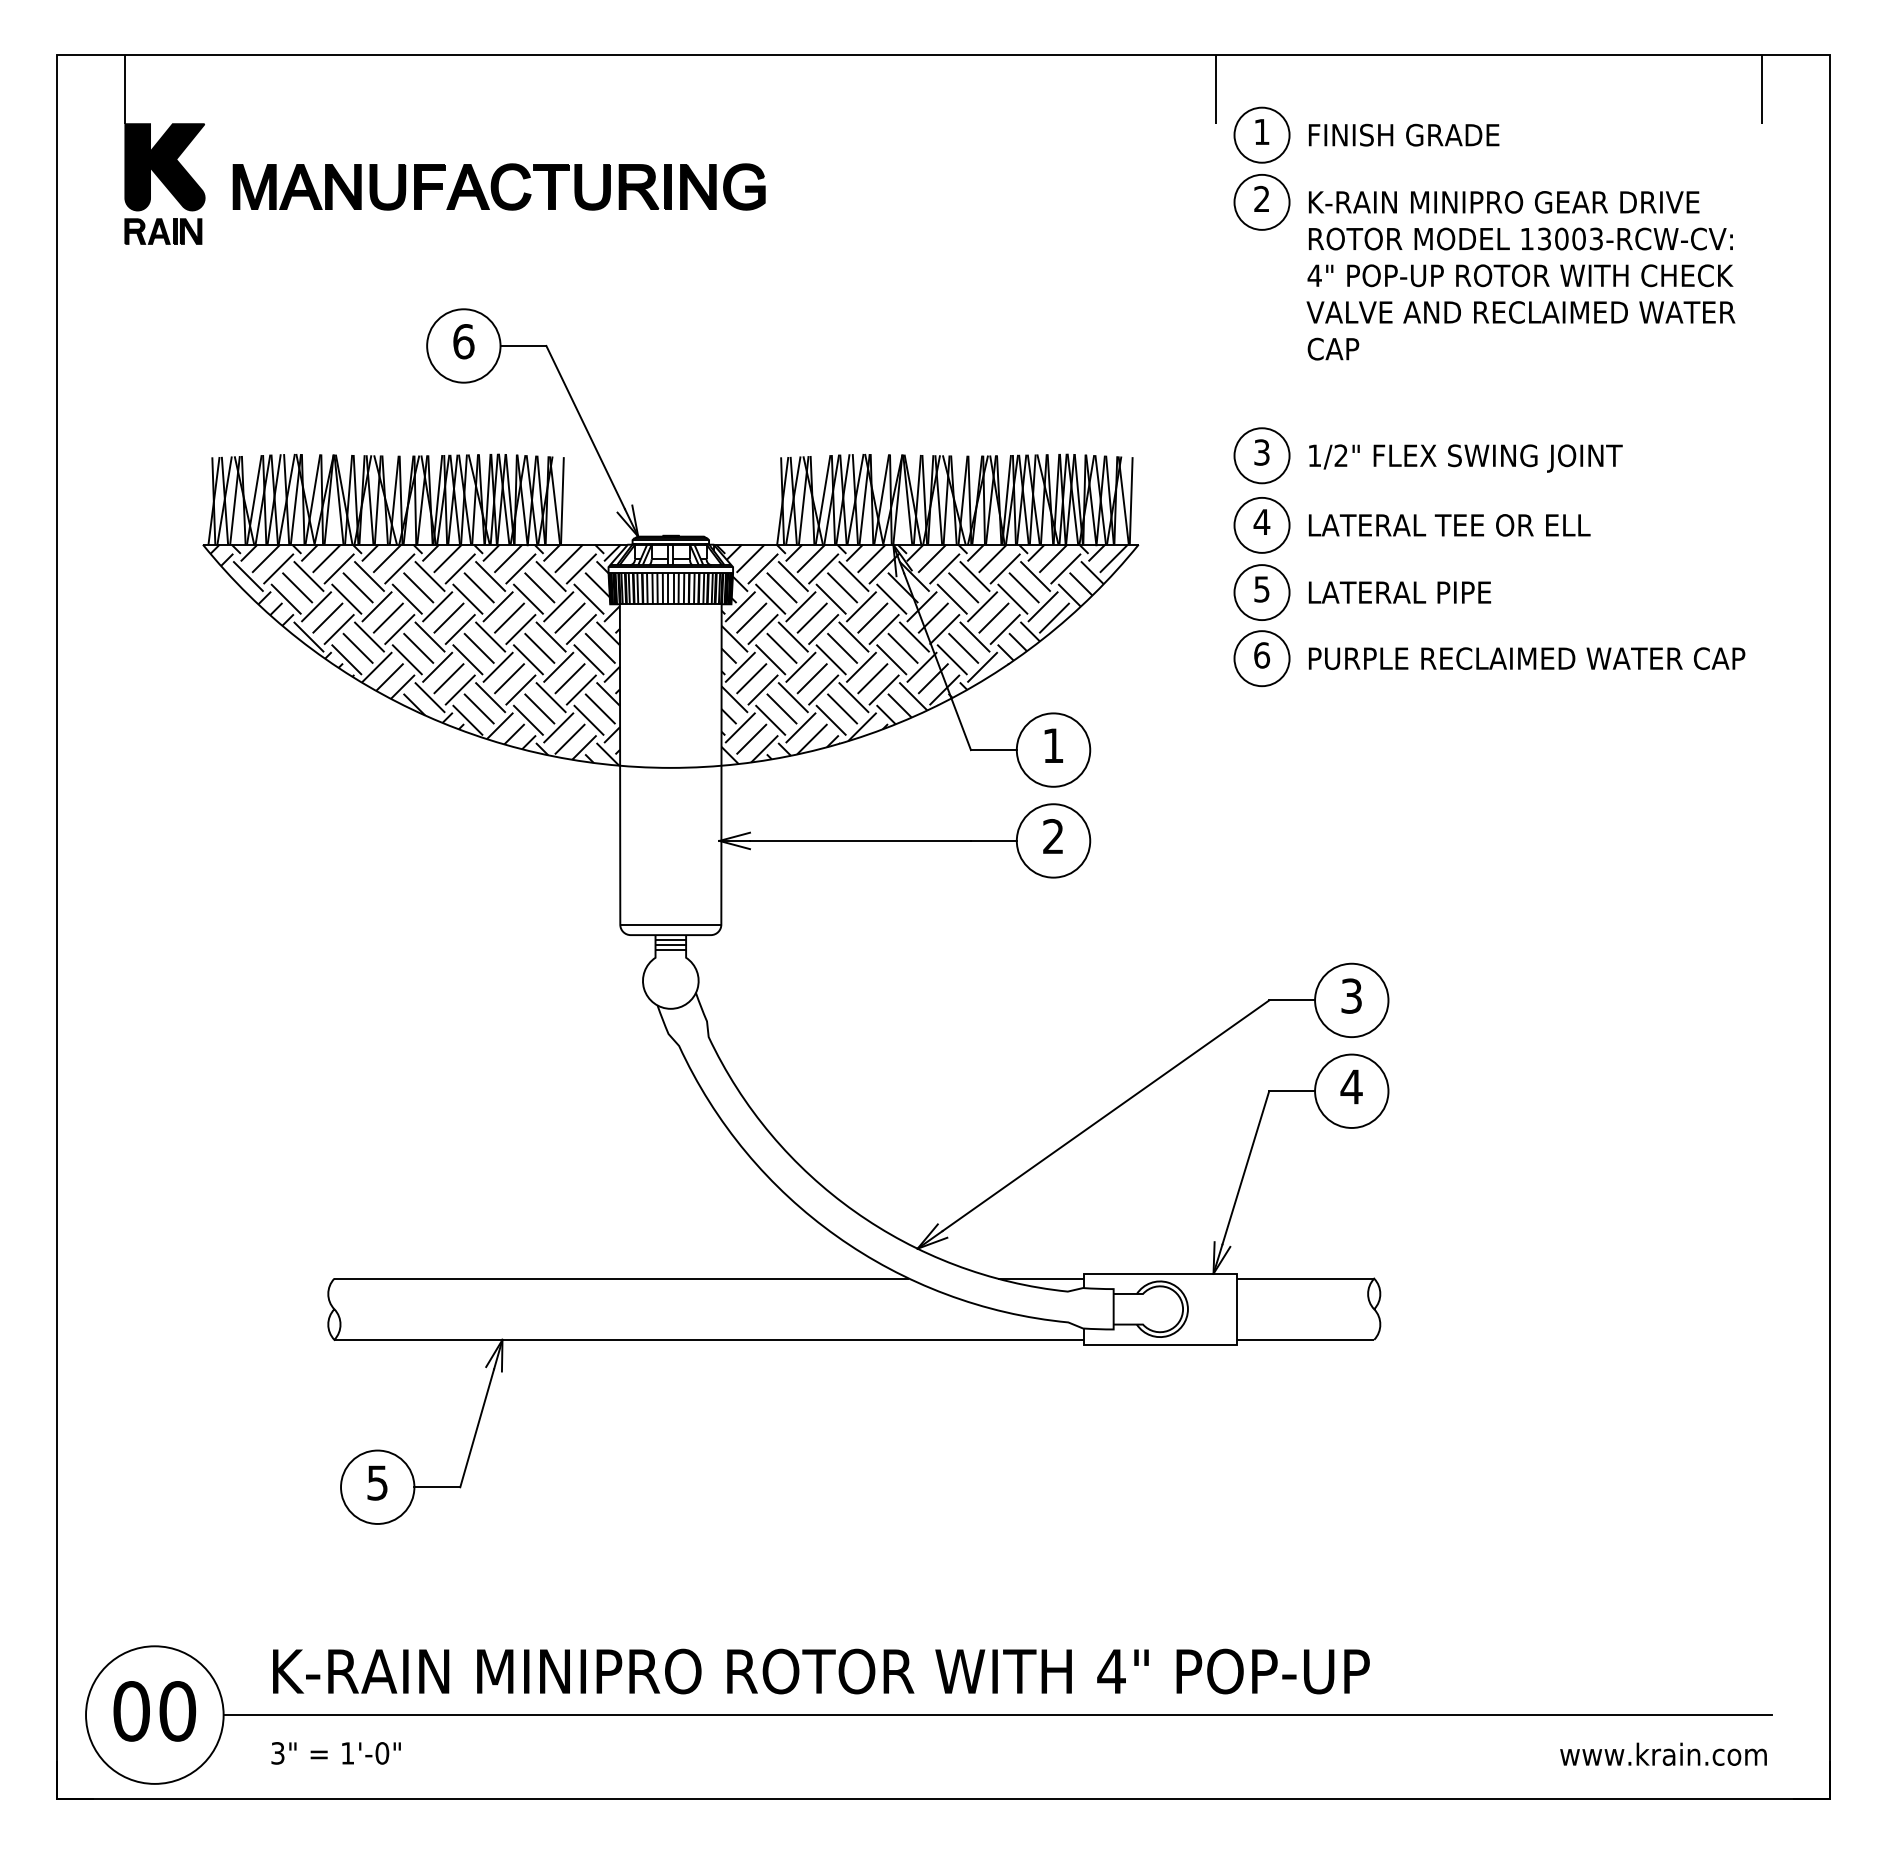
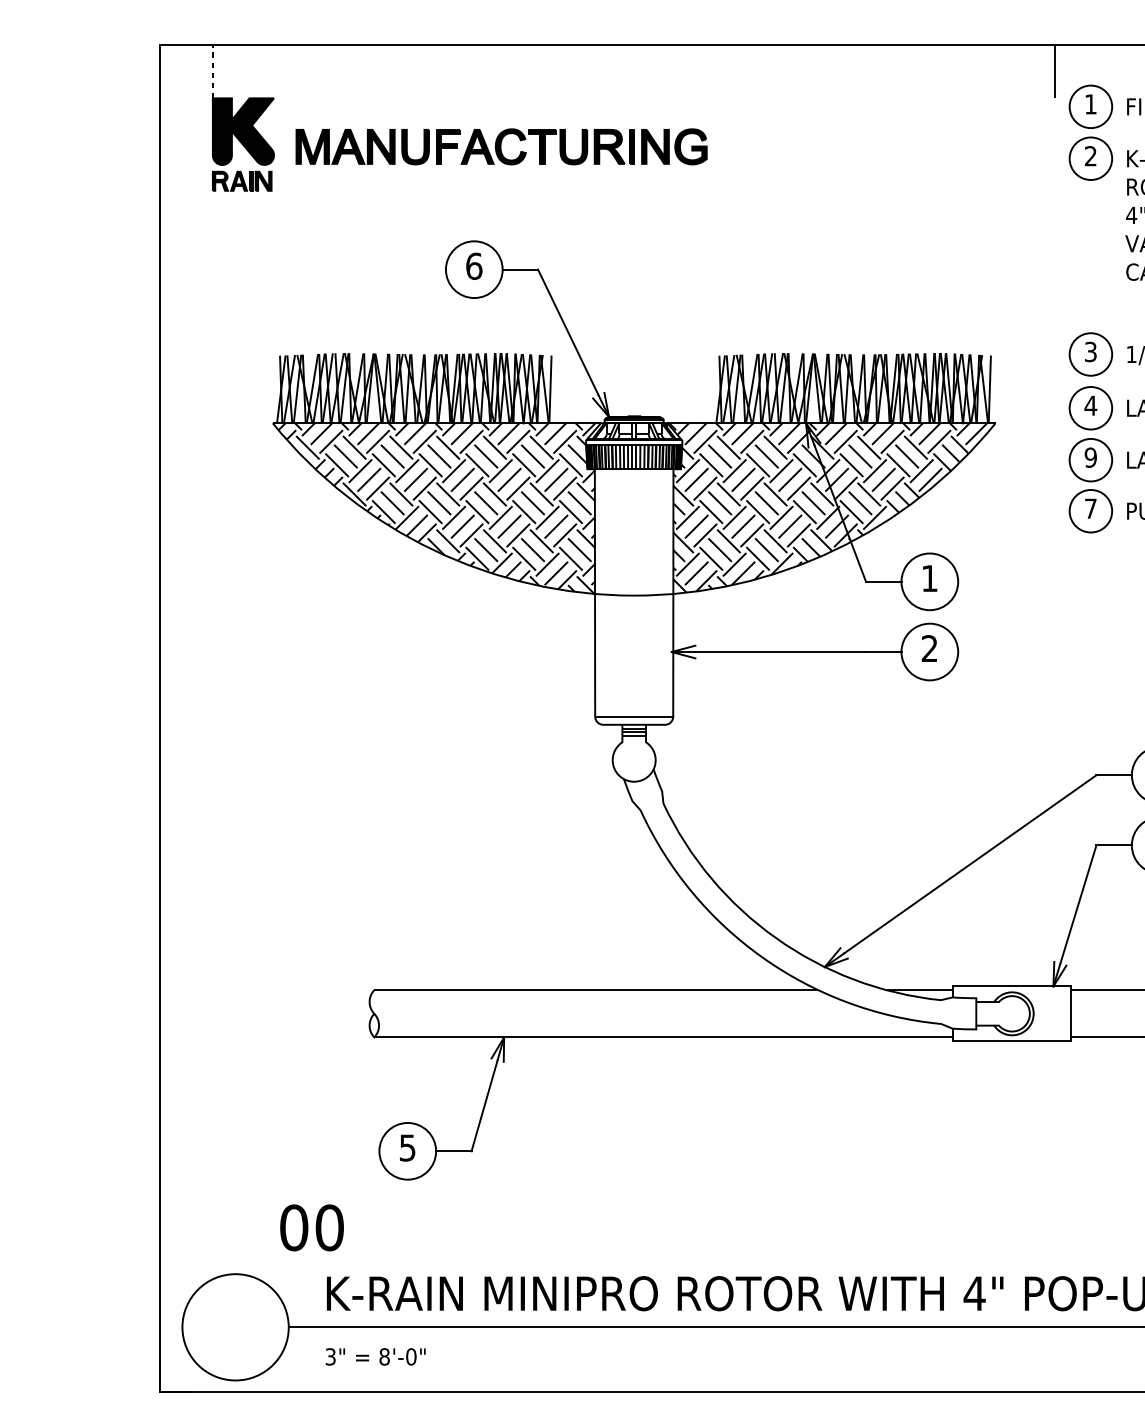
line: (125, 89) -> (212, 71), solid -> dashed
text: (1261, 589) -> (1090, 457), 5 -> 9
text: (1262, 655) -> (1091, 508), 6 -> 7
text: (154, 1711) -> (311, 1227), moved
text: (347, 1753) -> (384, 1356), 1'-0" -> 8'-0"

